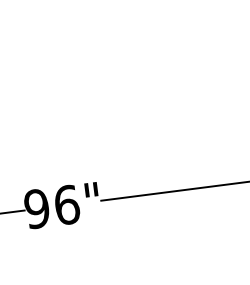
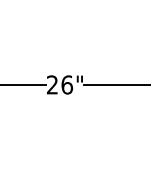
text: (36, 207) -> (52, 84), 96" -> 26"

